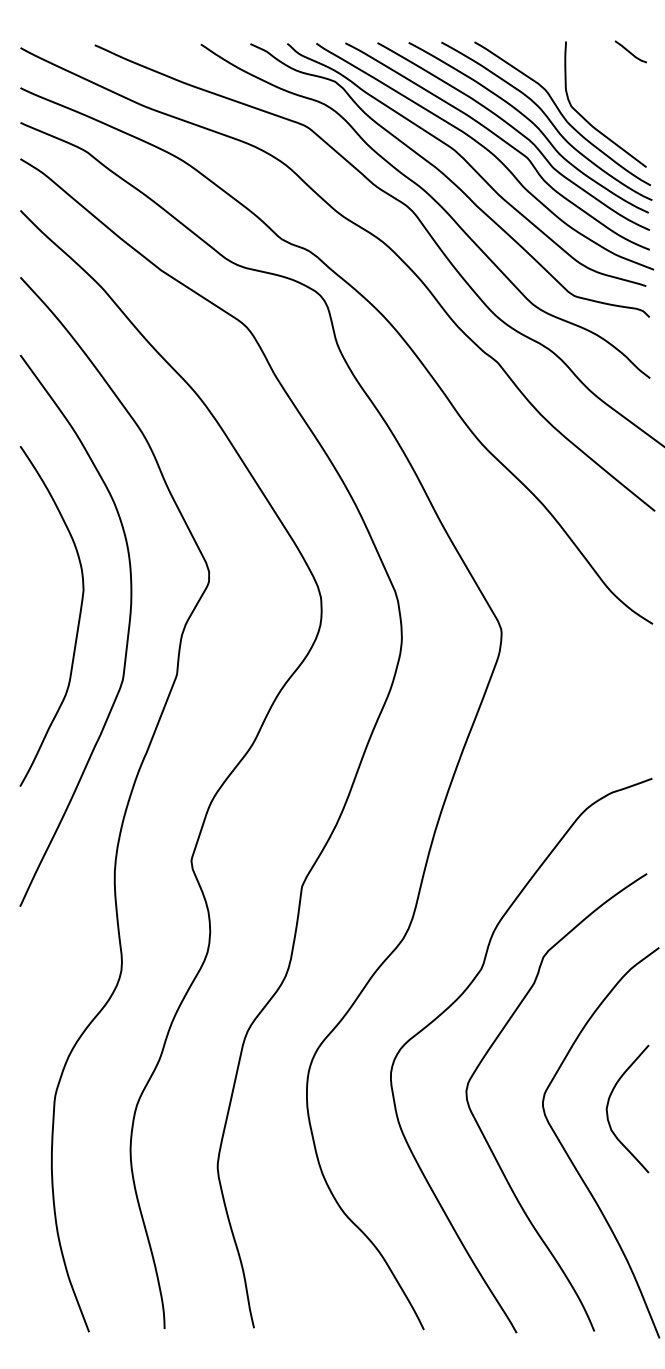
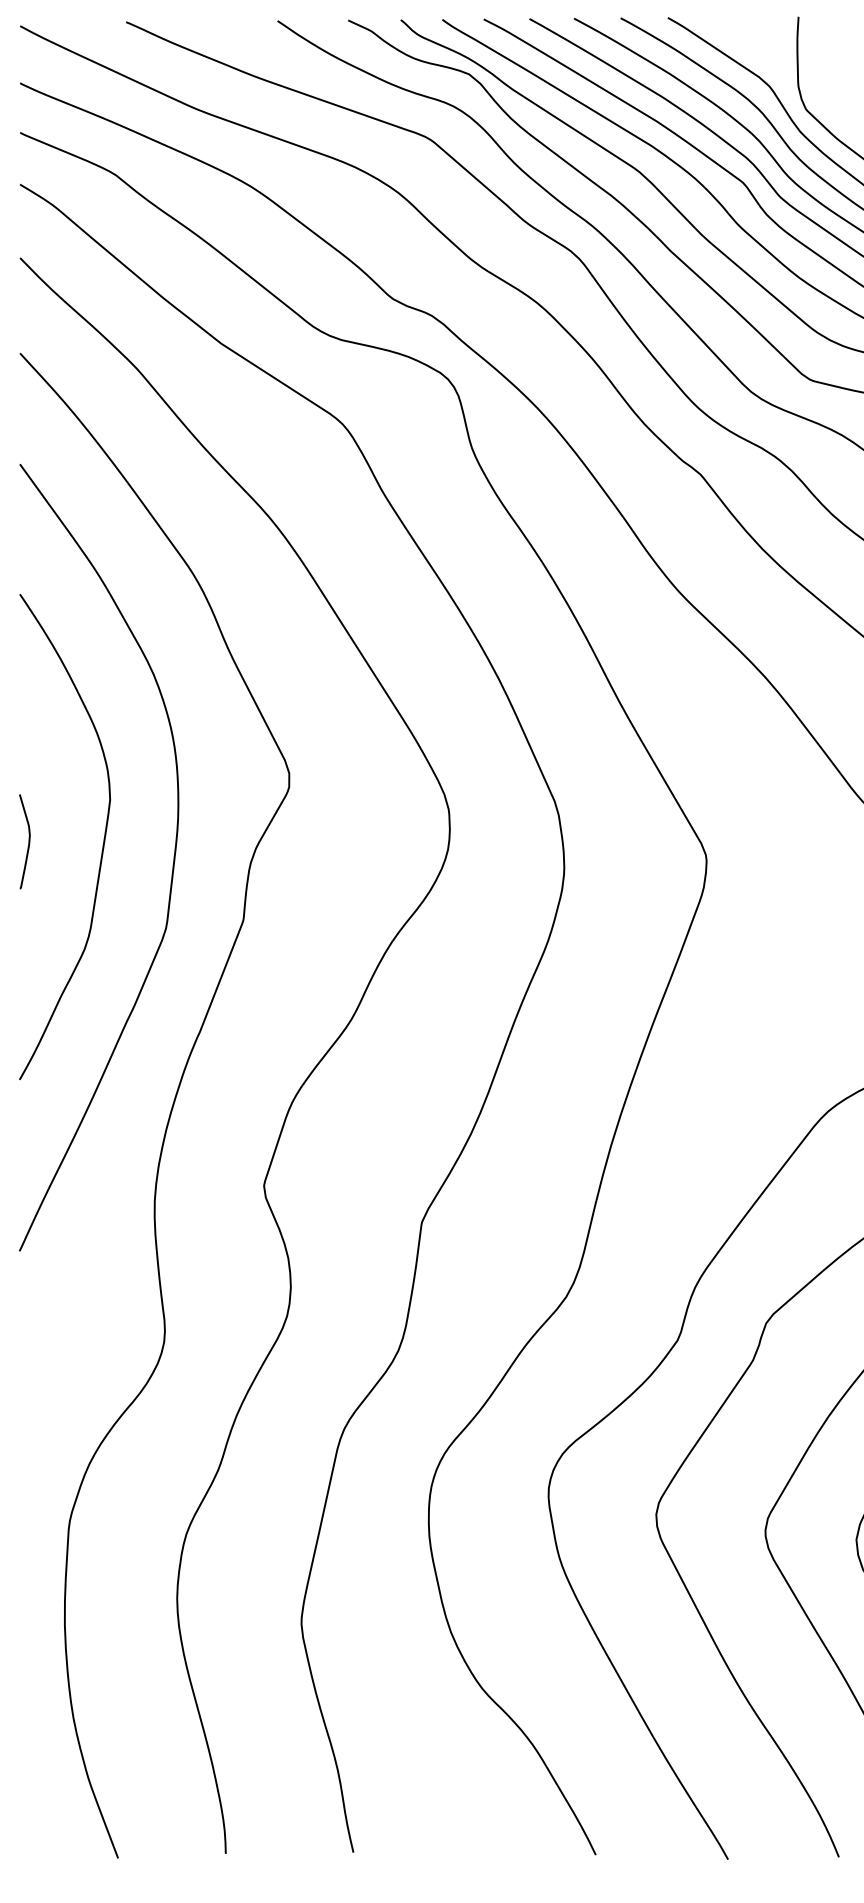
curve: (25, 621) -> (27, 844), added

